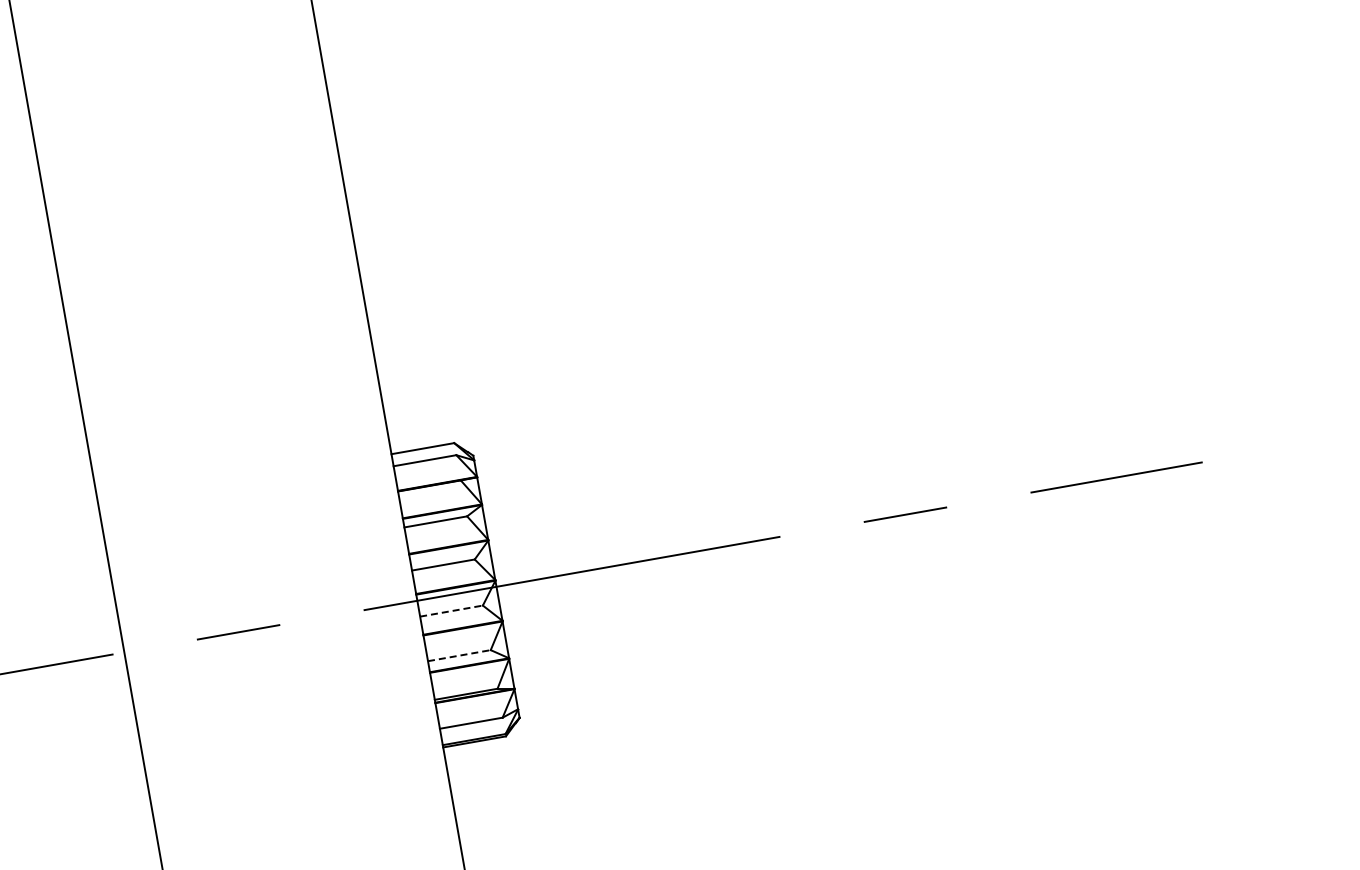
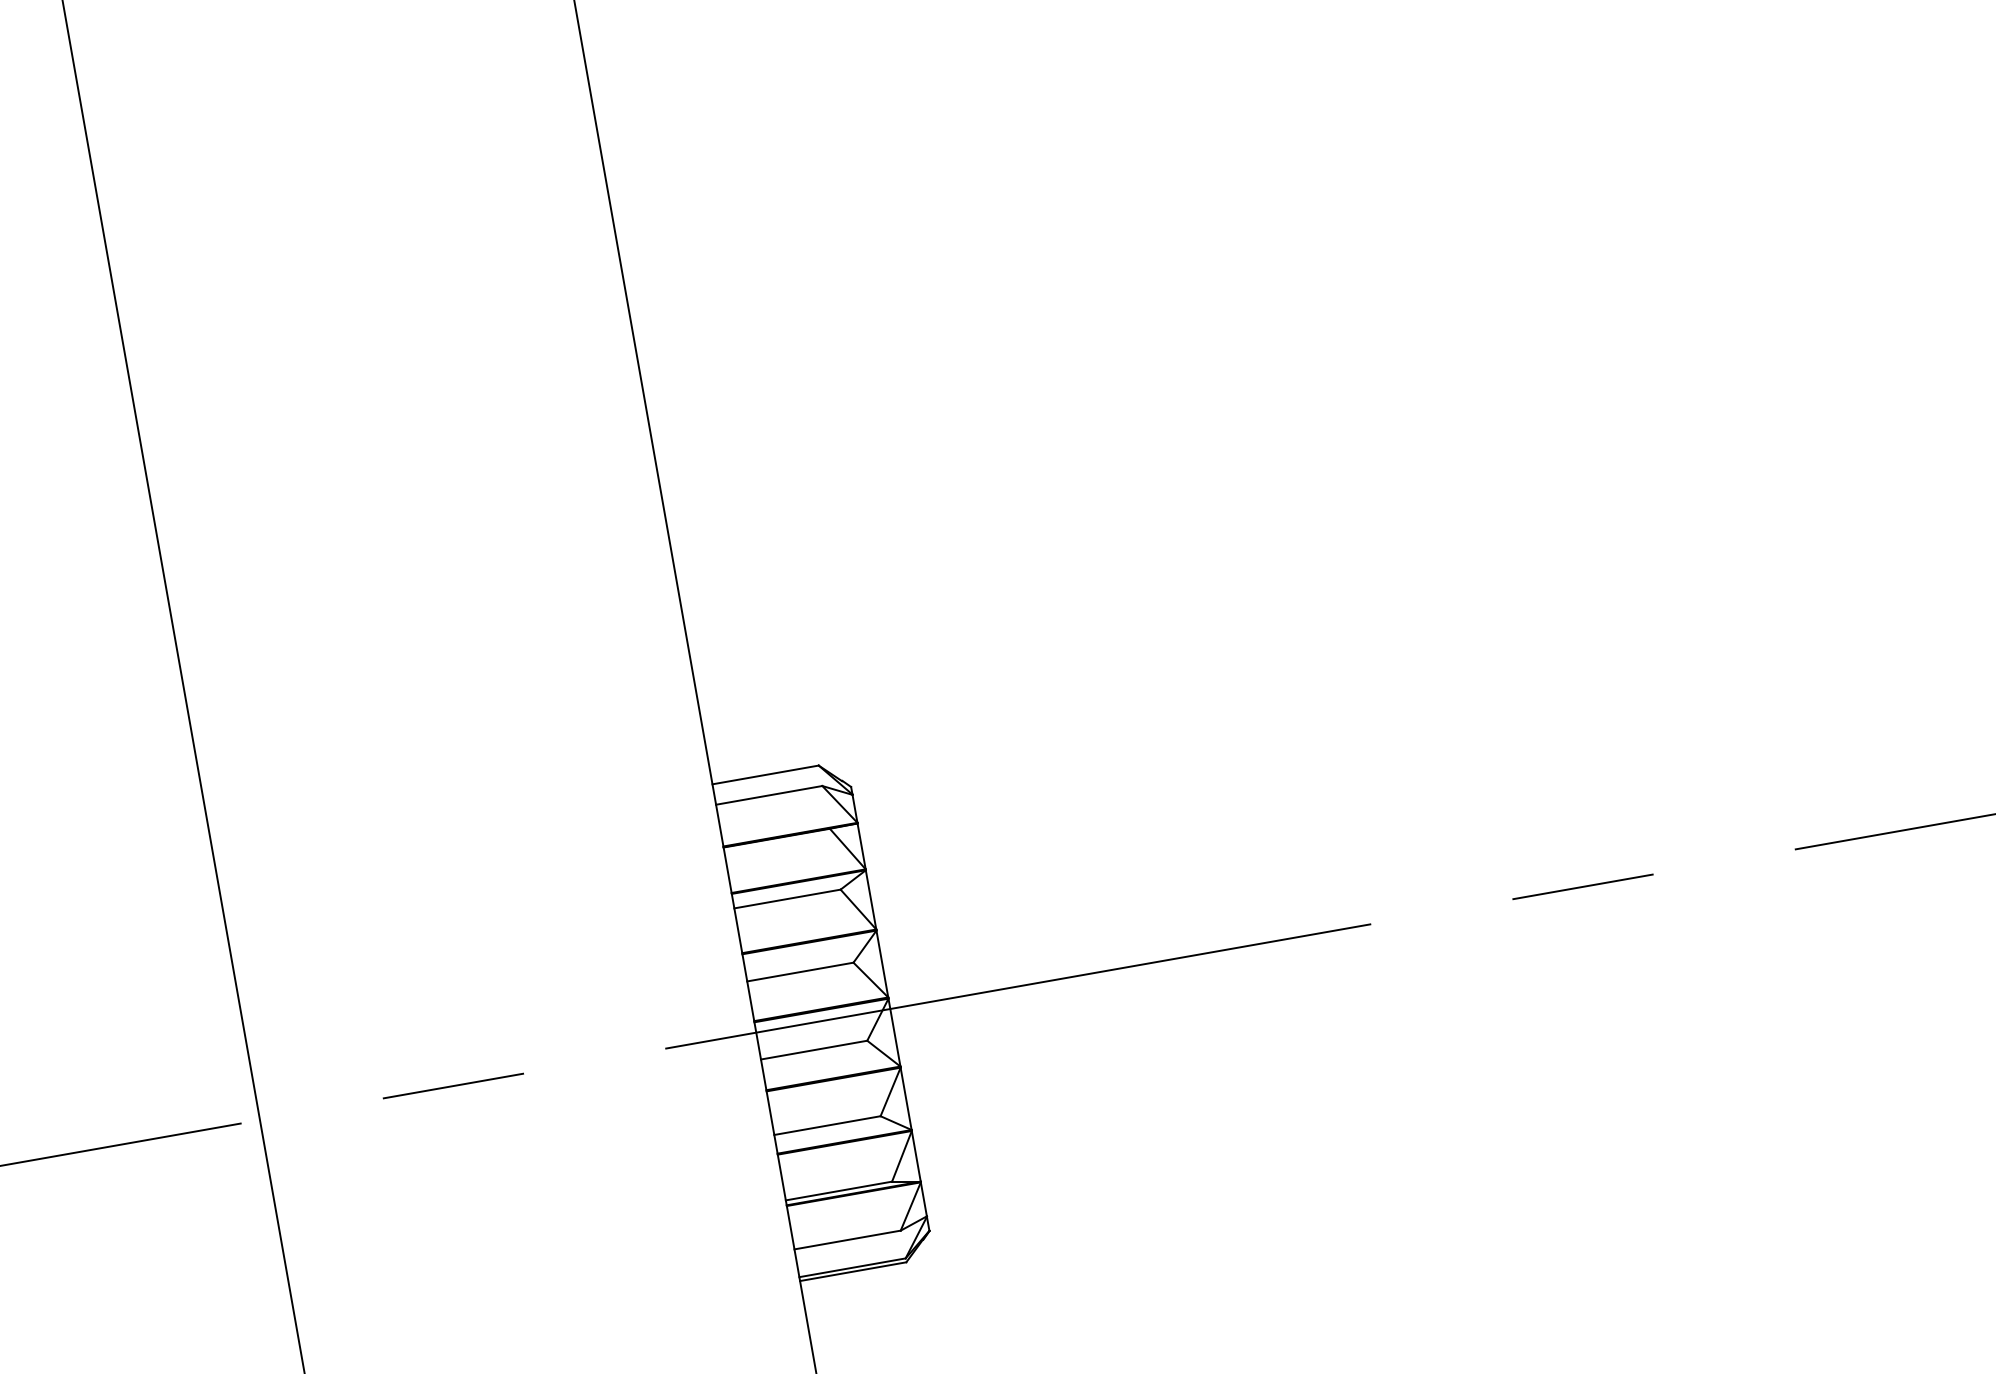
line: (451, 611) -> (814, 1050), dashed -> solid
line: (459, 655) -> (827, 1125), dashed -> solid

